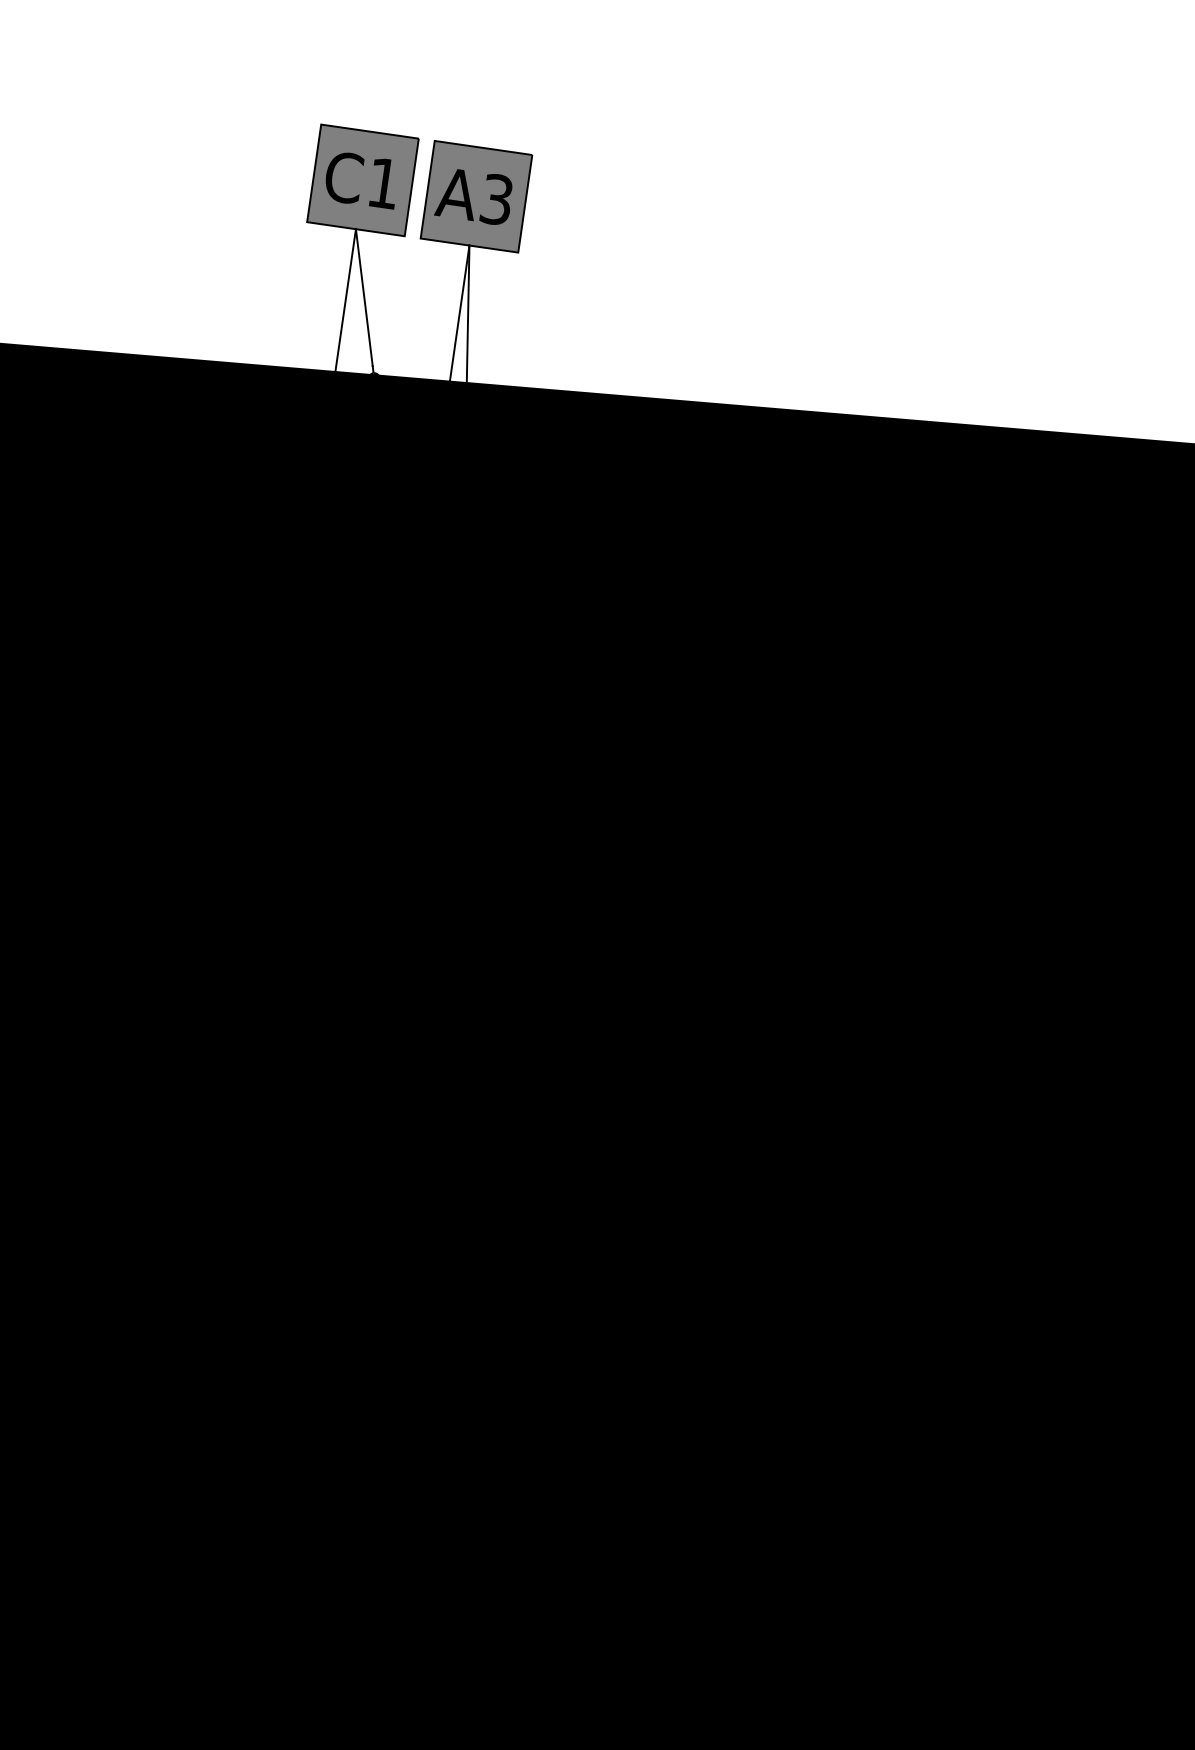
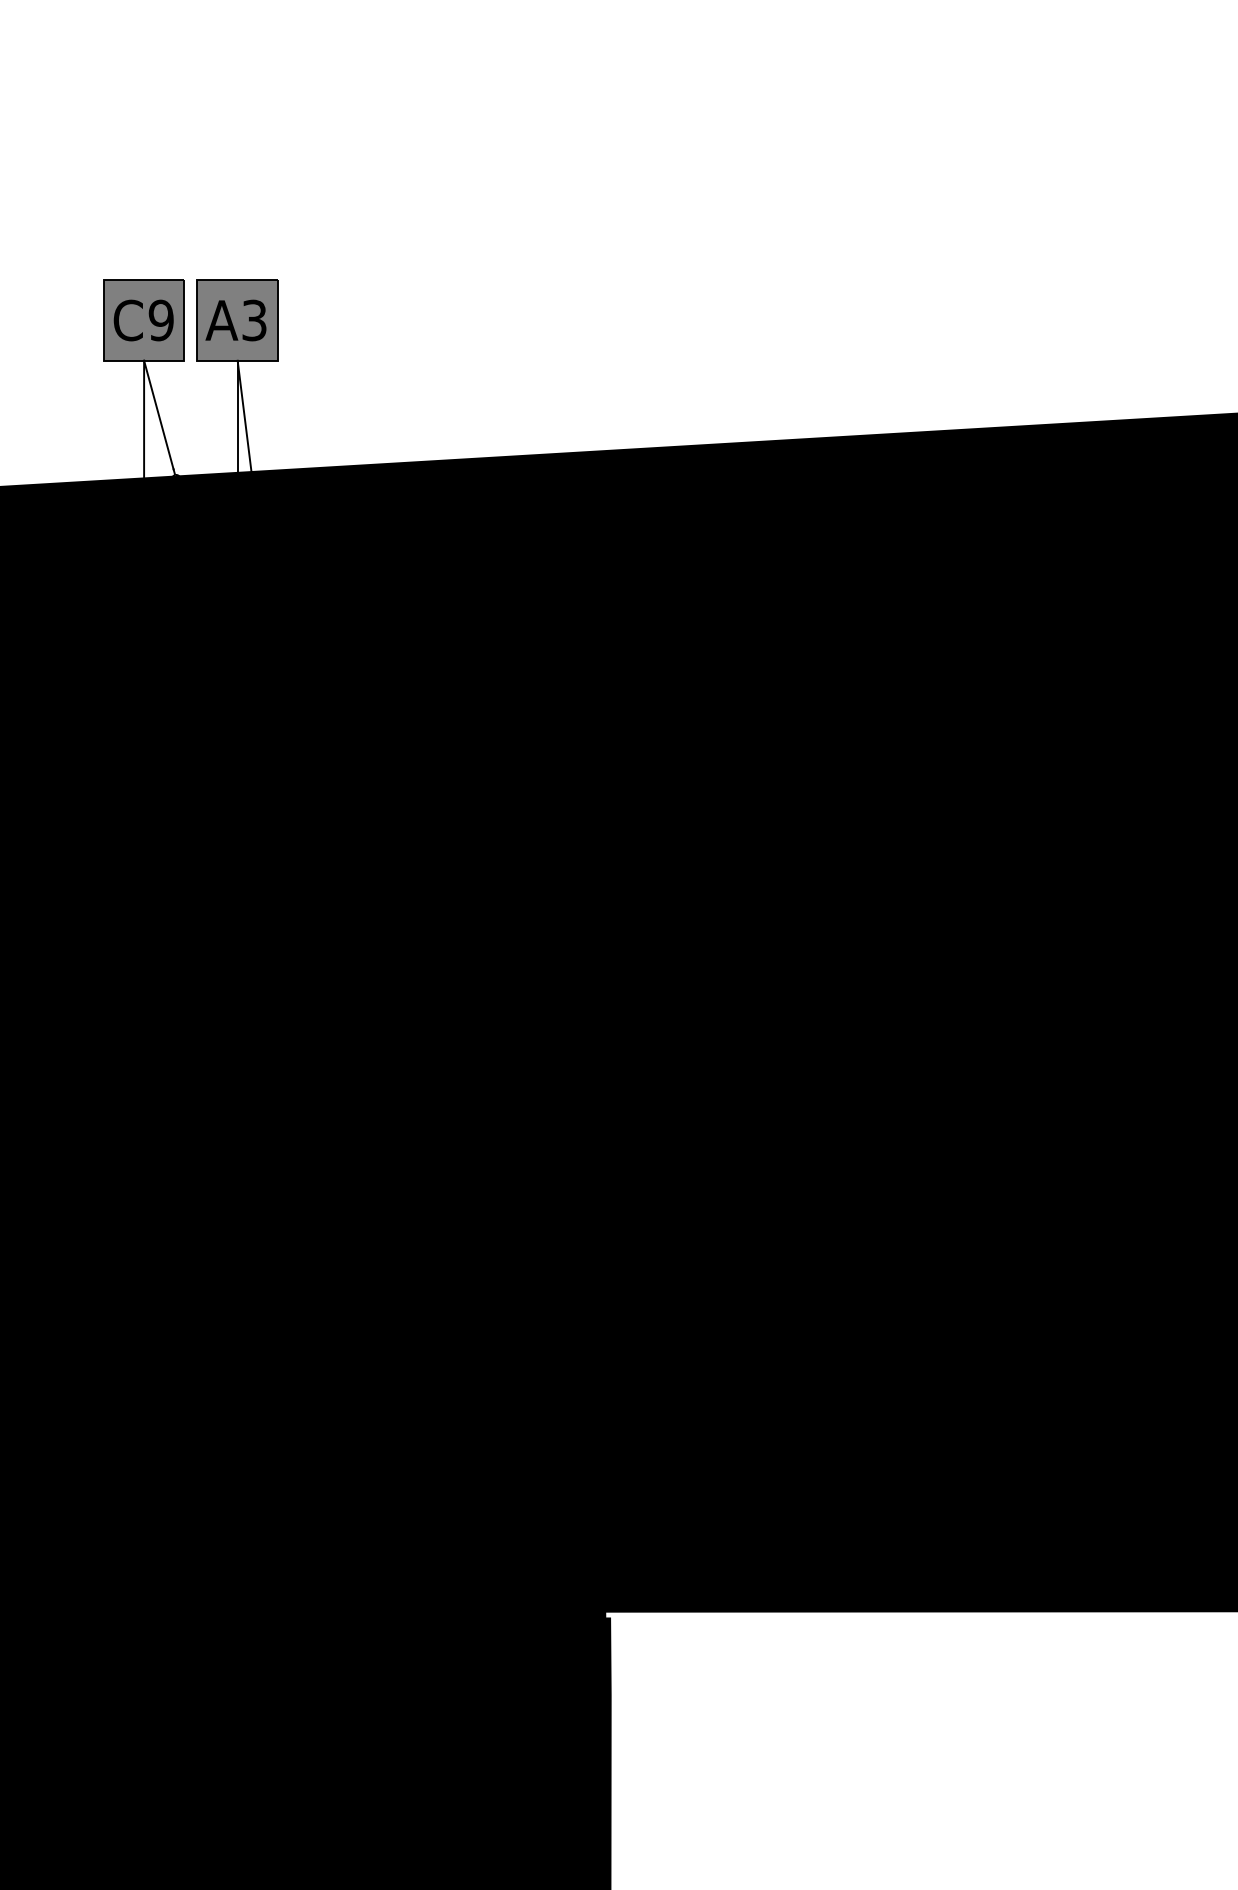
text: (384, 183) -> (161, 320), C1 -> C9

